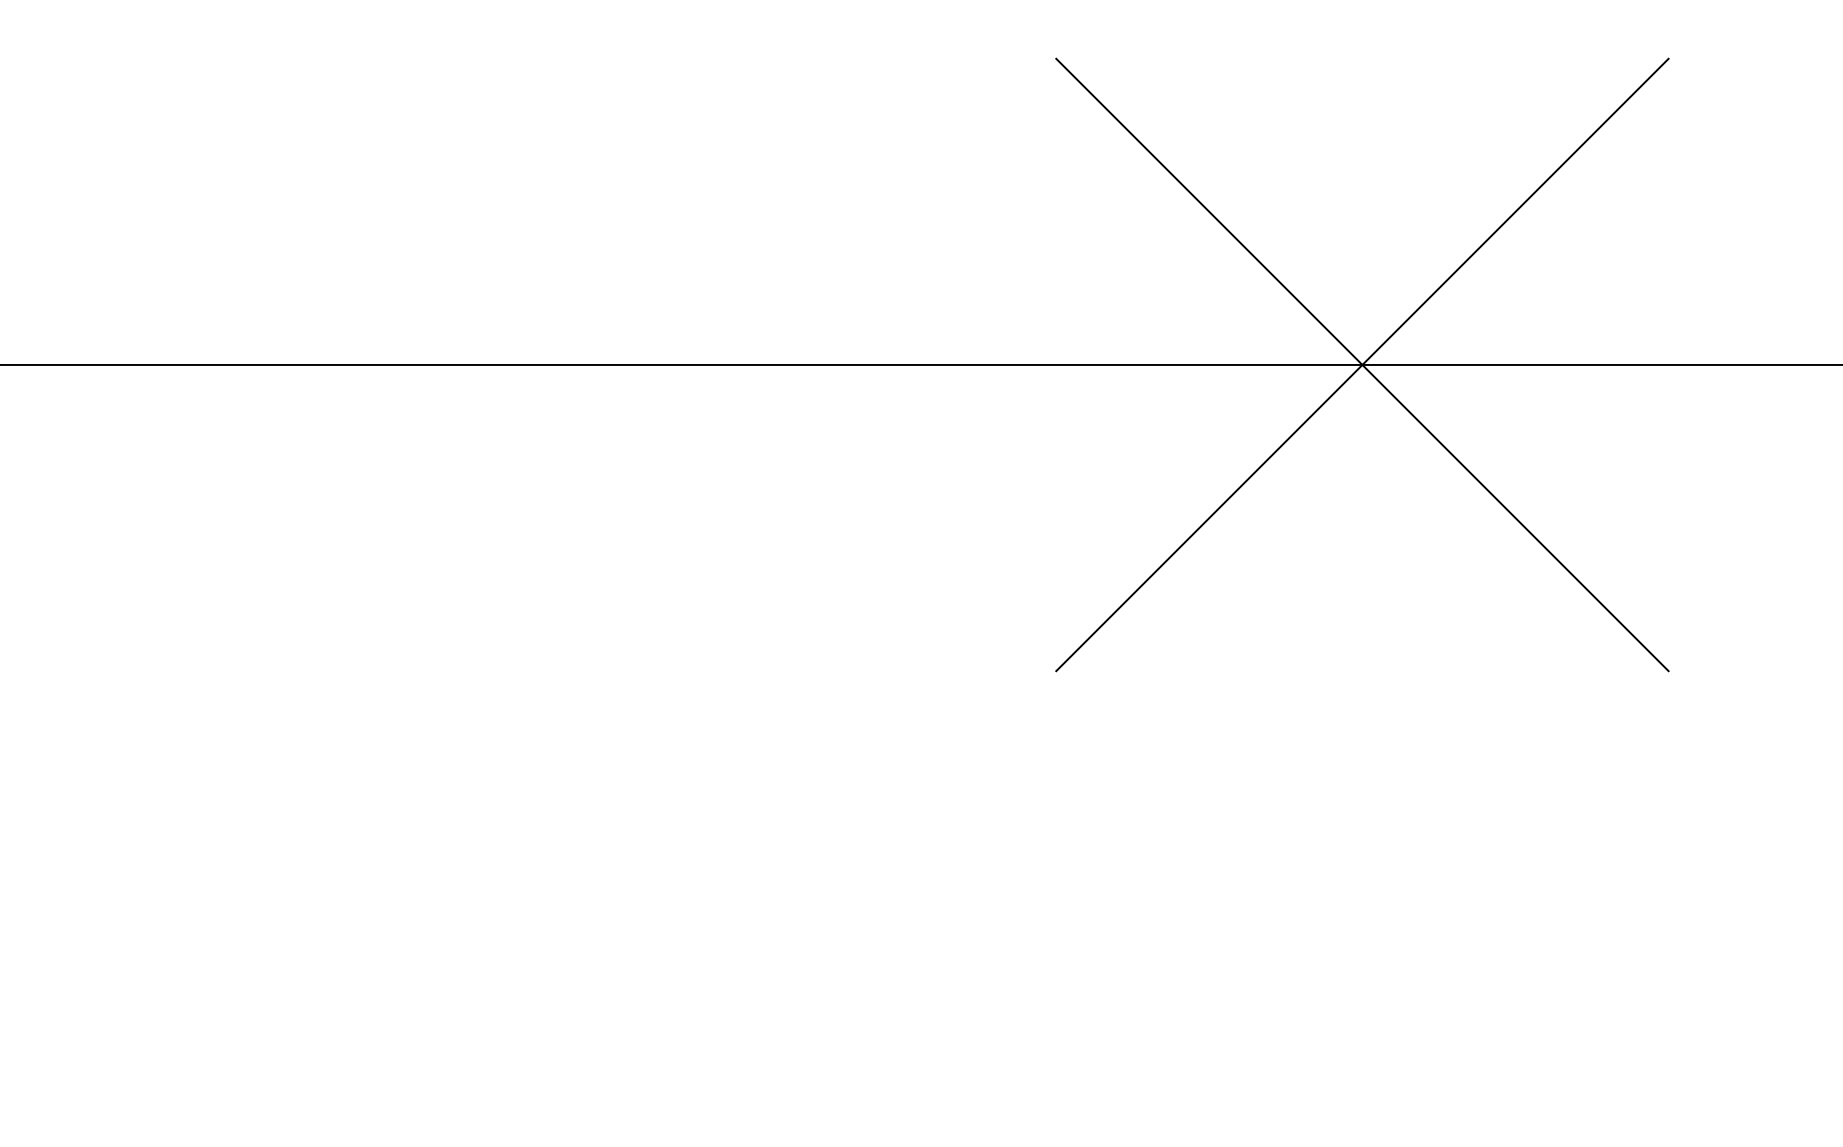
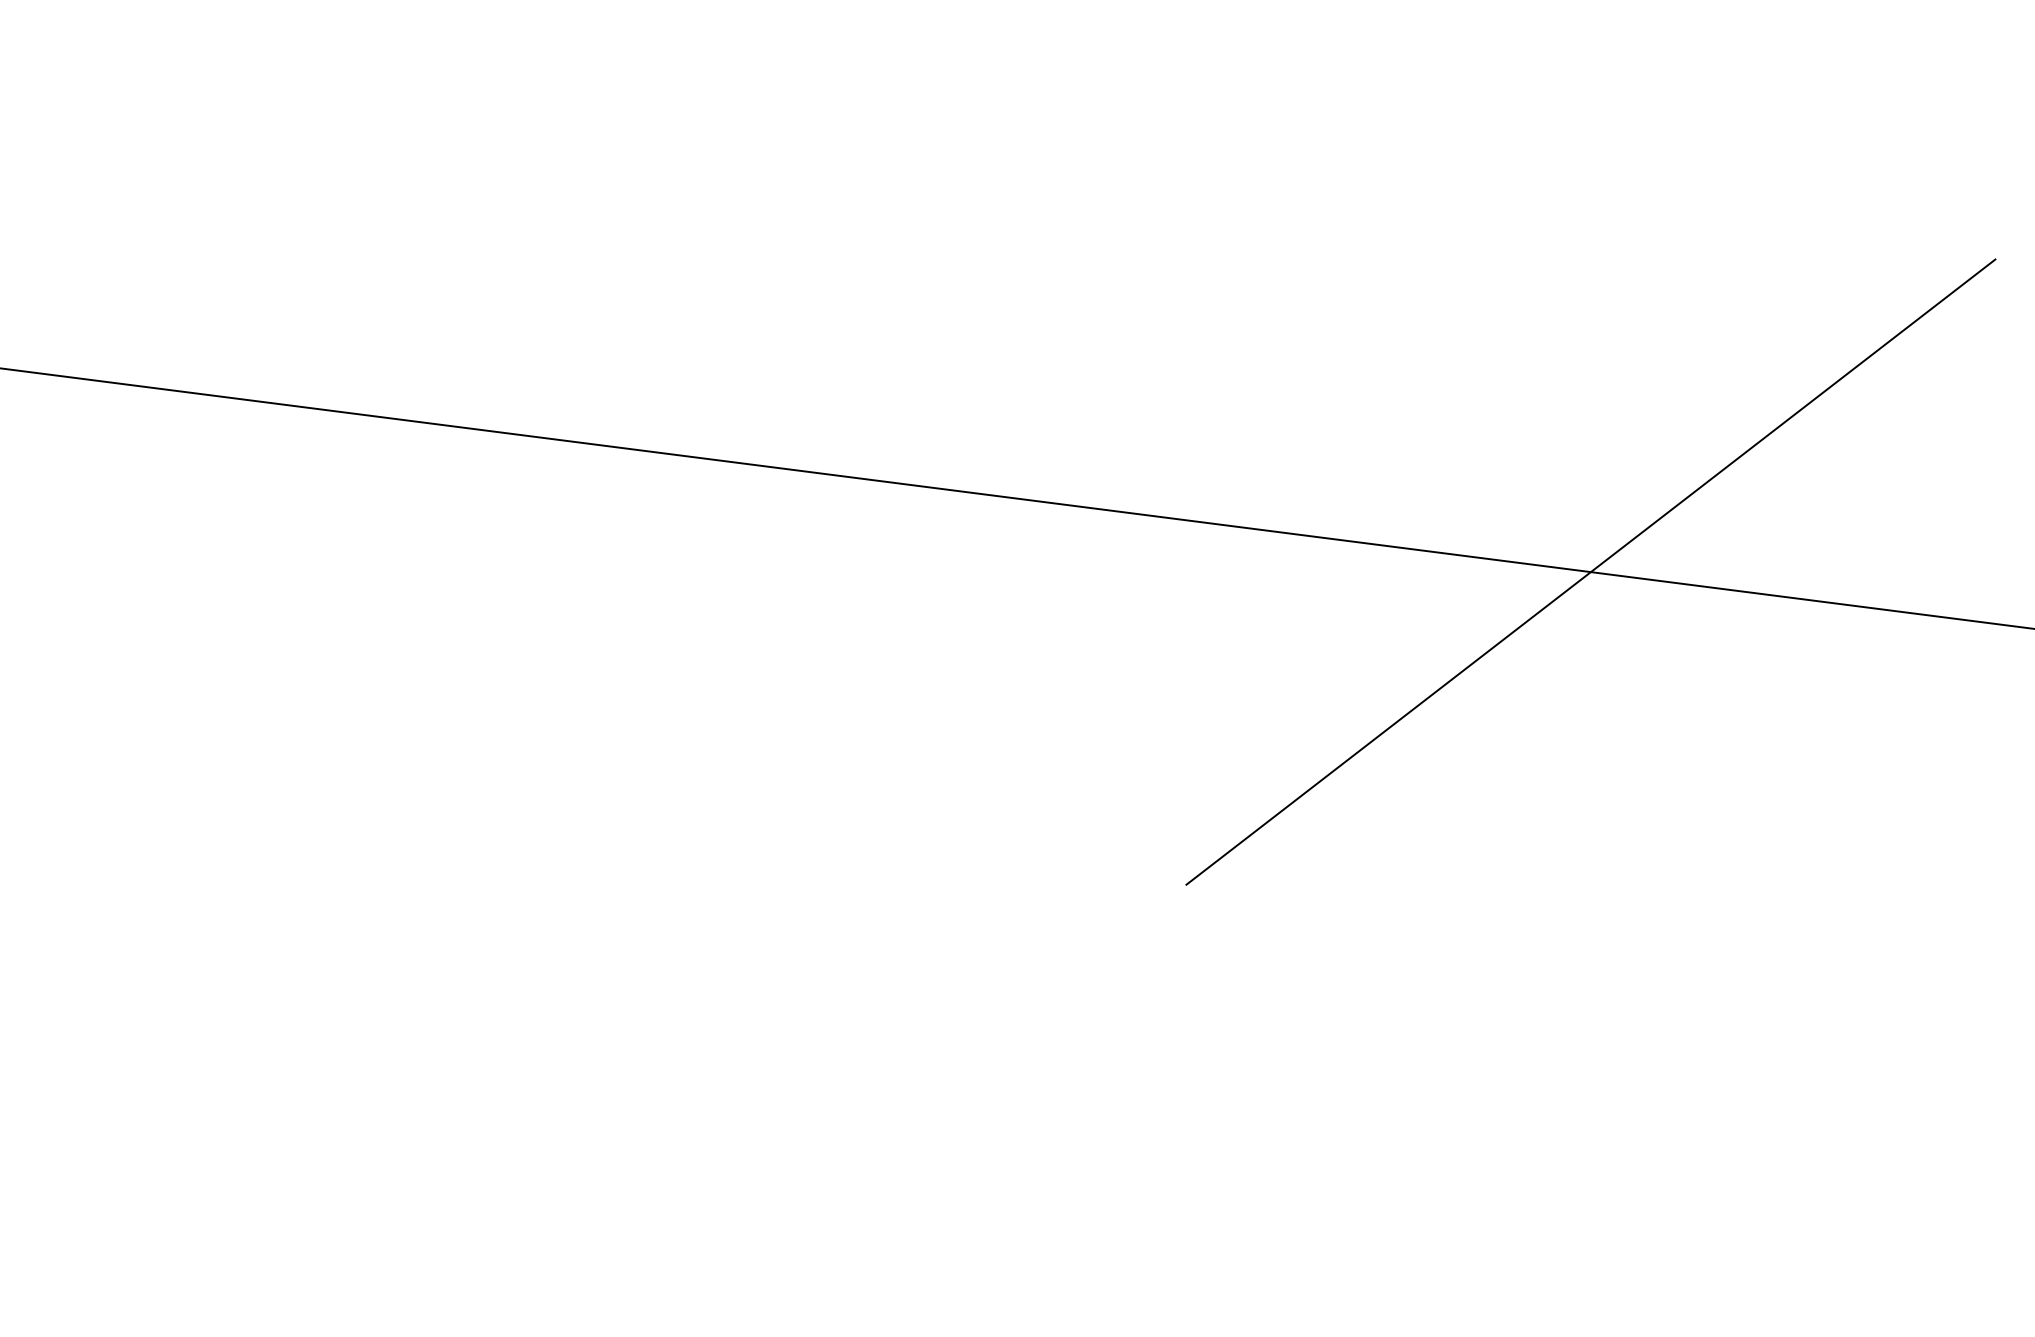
line: (1362, 364) -> (1591, 571), removed

